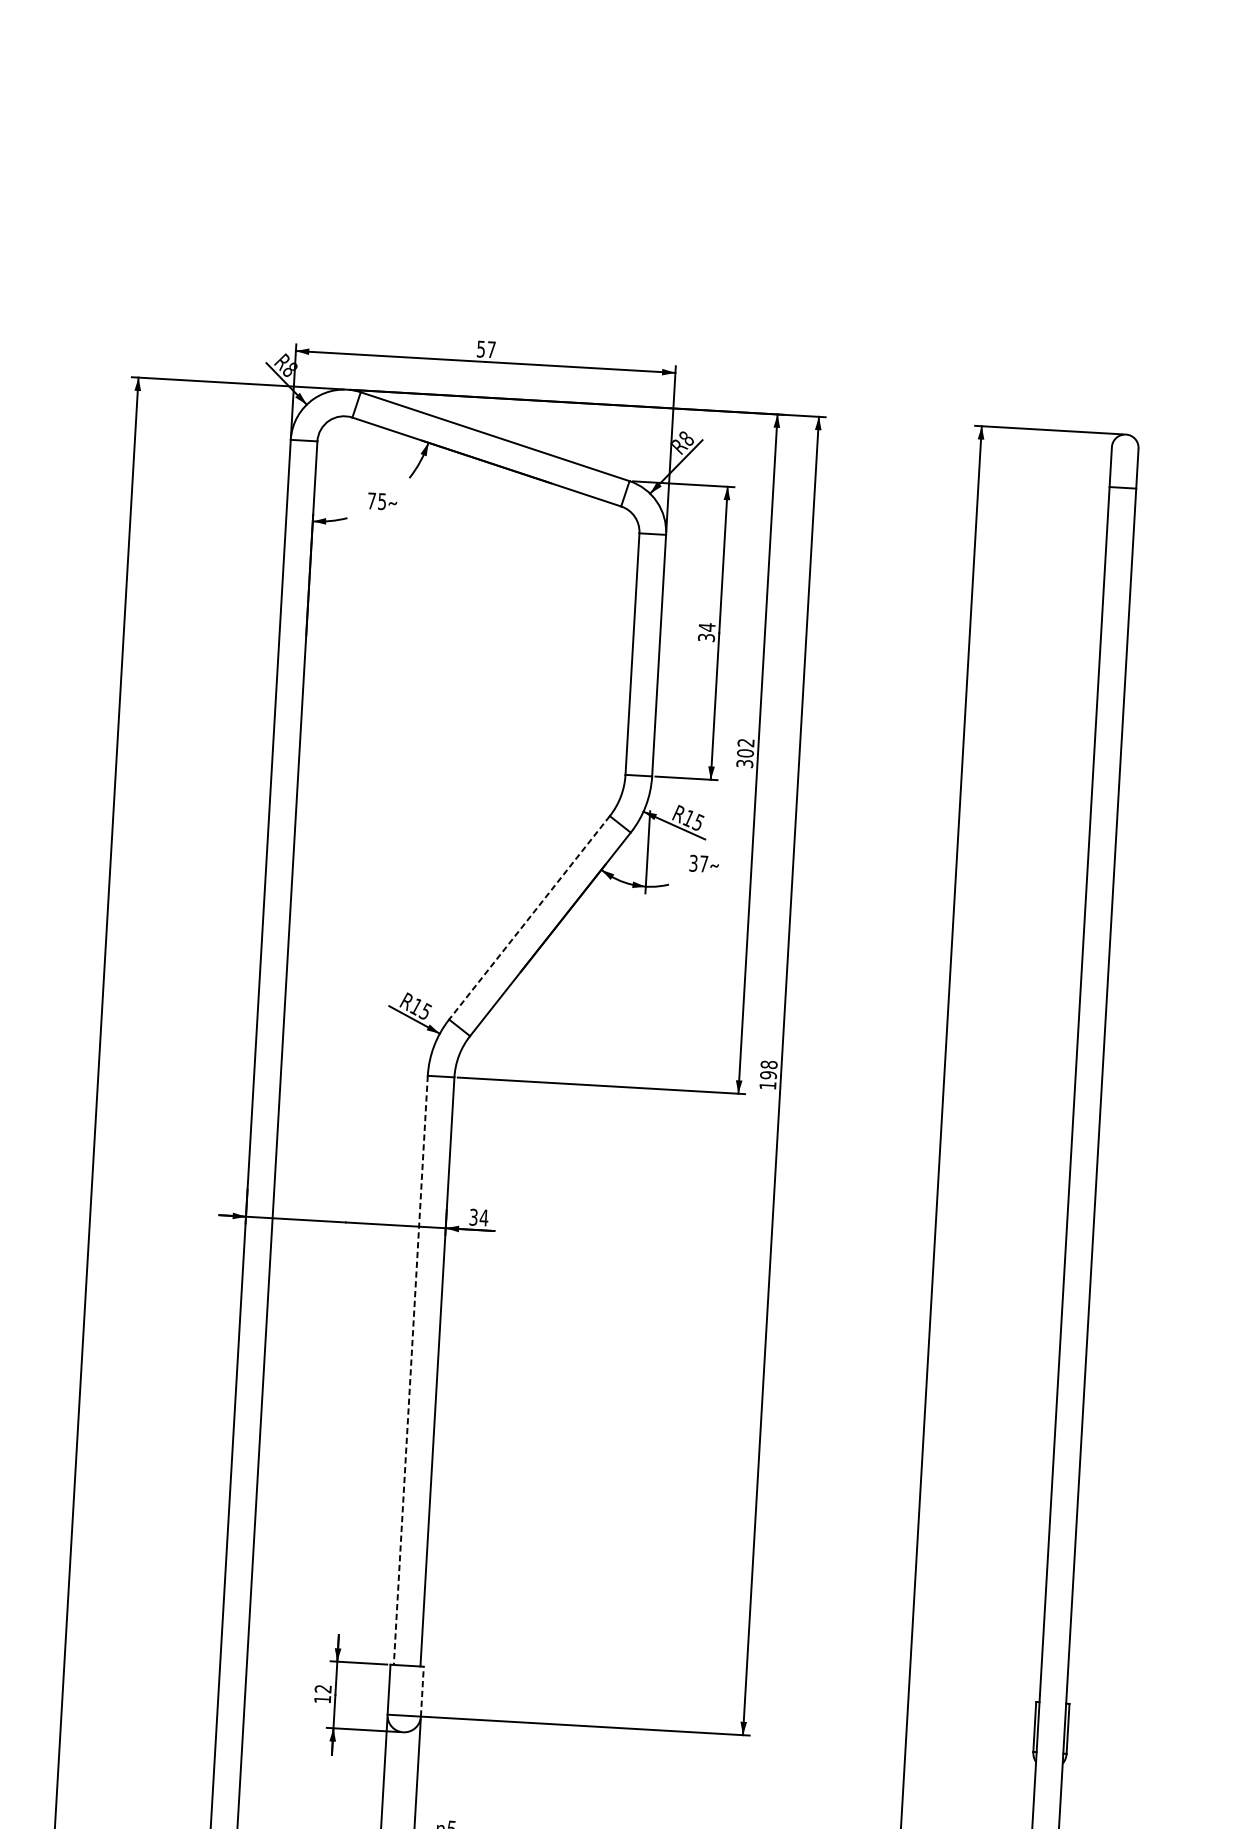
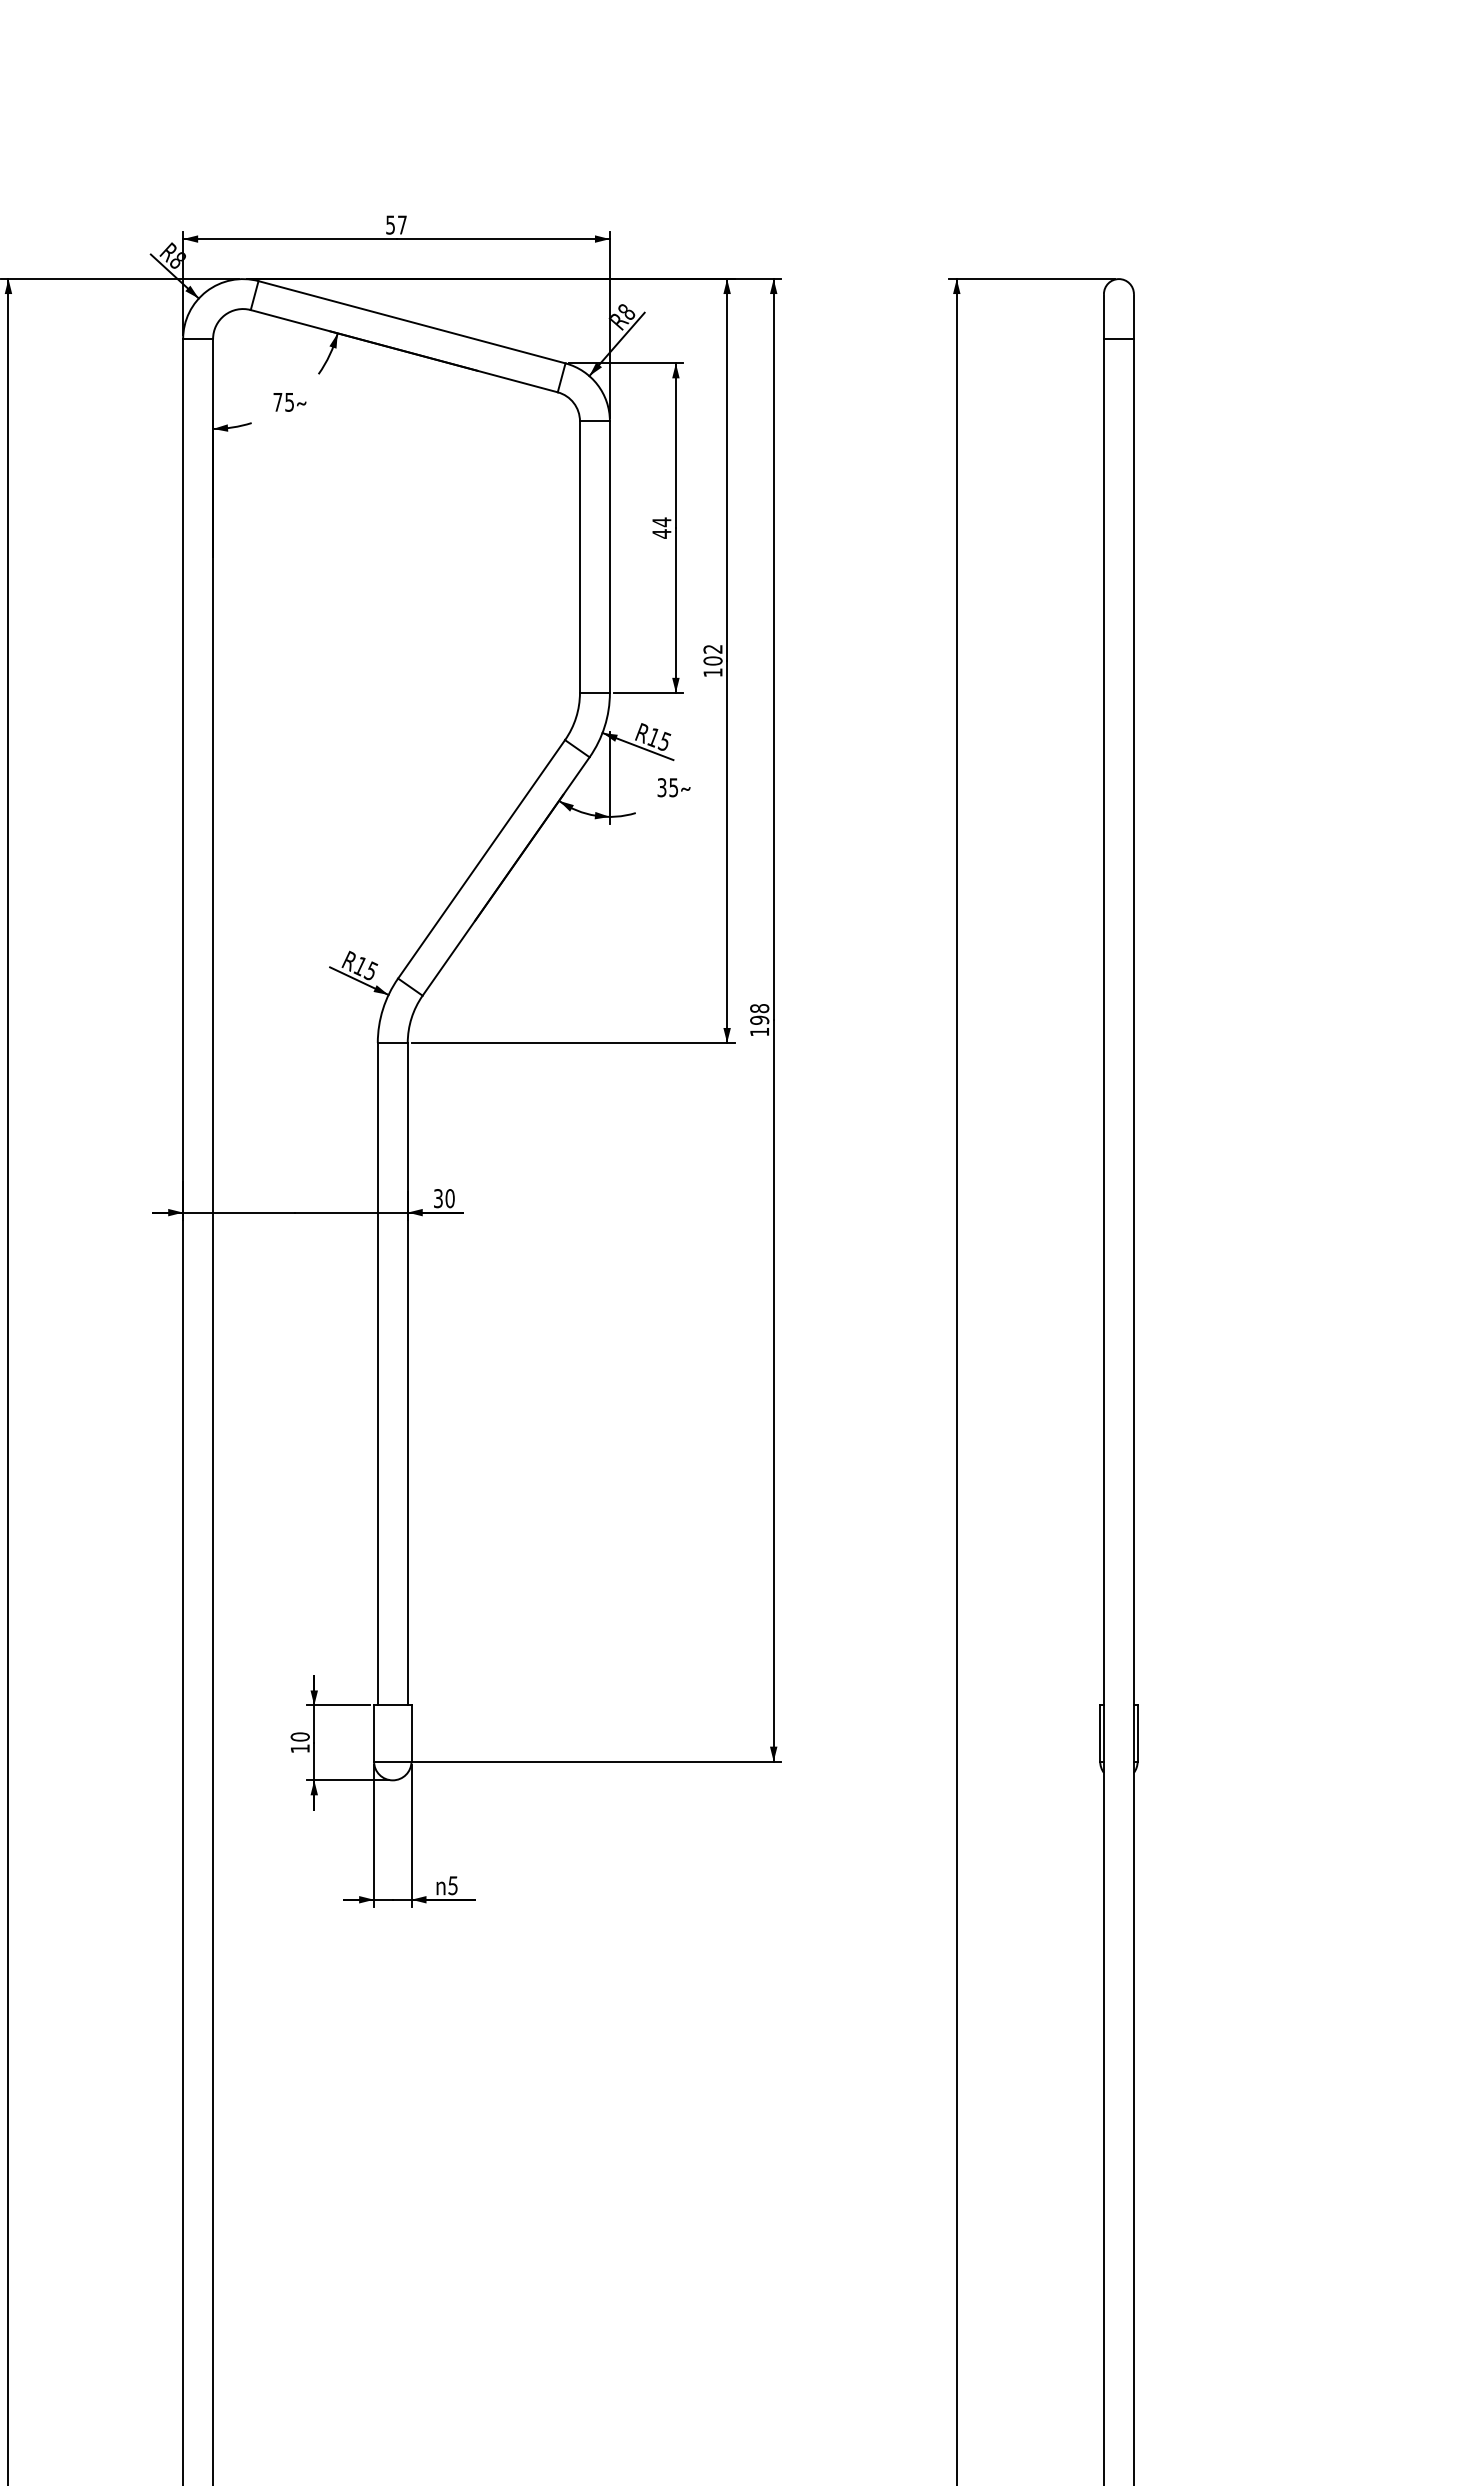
text: (706, 637) -> (661, 533), 34 -> 44
text: (744, 763) -> (712, 672), 302 -> 102
text: (703, 863) -> (673, 787), 37 -> 35
line: (529, 918) -> (481, 859), dashed -> solid
text: (483, 1217) -> (449, 1198), 34 -> 30
line: (410, 1370) -> (377, 1374), dashed -> solid
text: (322, 1688) -> (299, 1736), 12 -> 10
line: (422, 1691) -> (411, 1733), dashed -> solid

